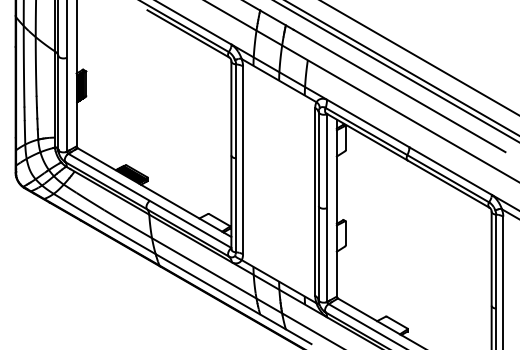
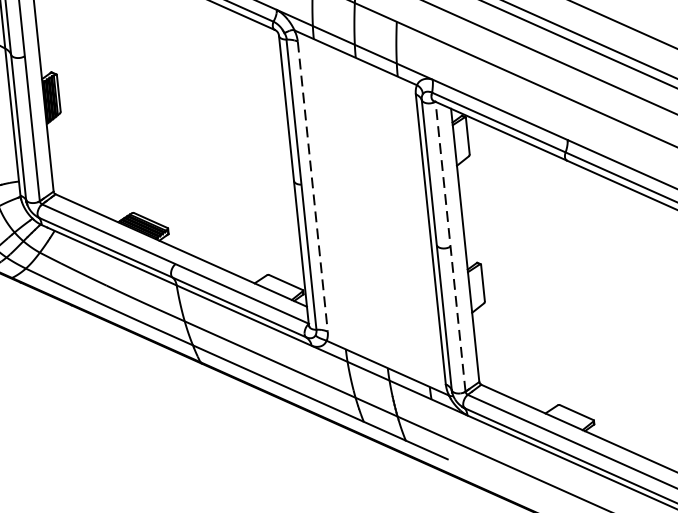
line: (243, 160) -> (313, 186), solid -> dashed
line: (327, 207) -> (450, 245), solid -> dashed

